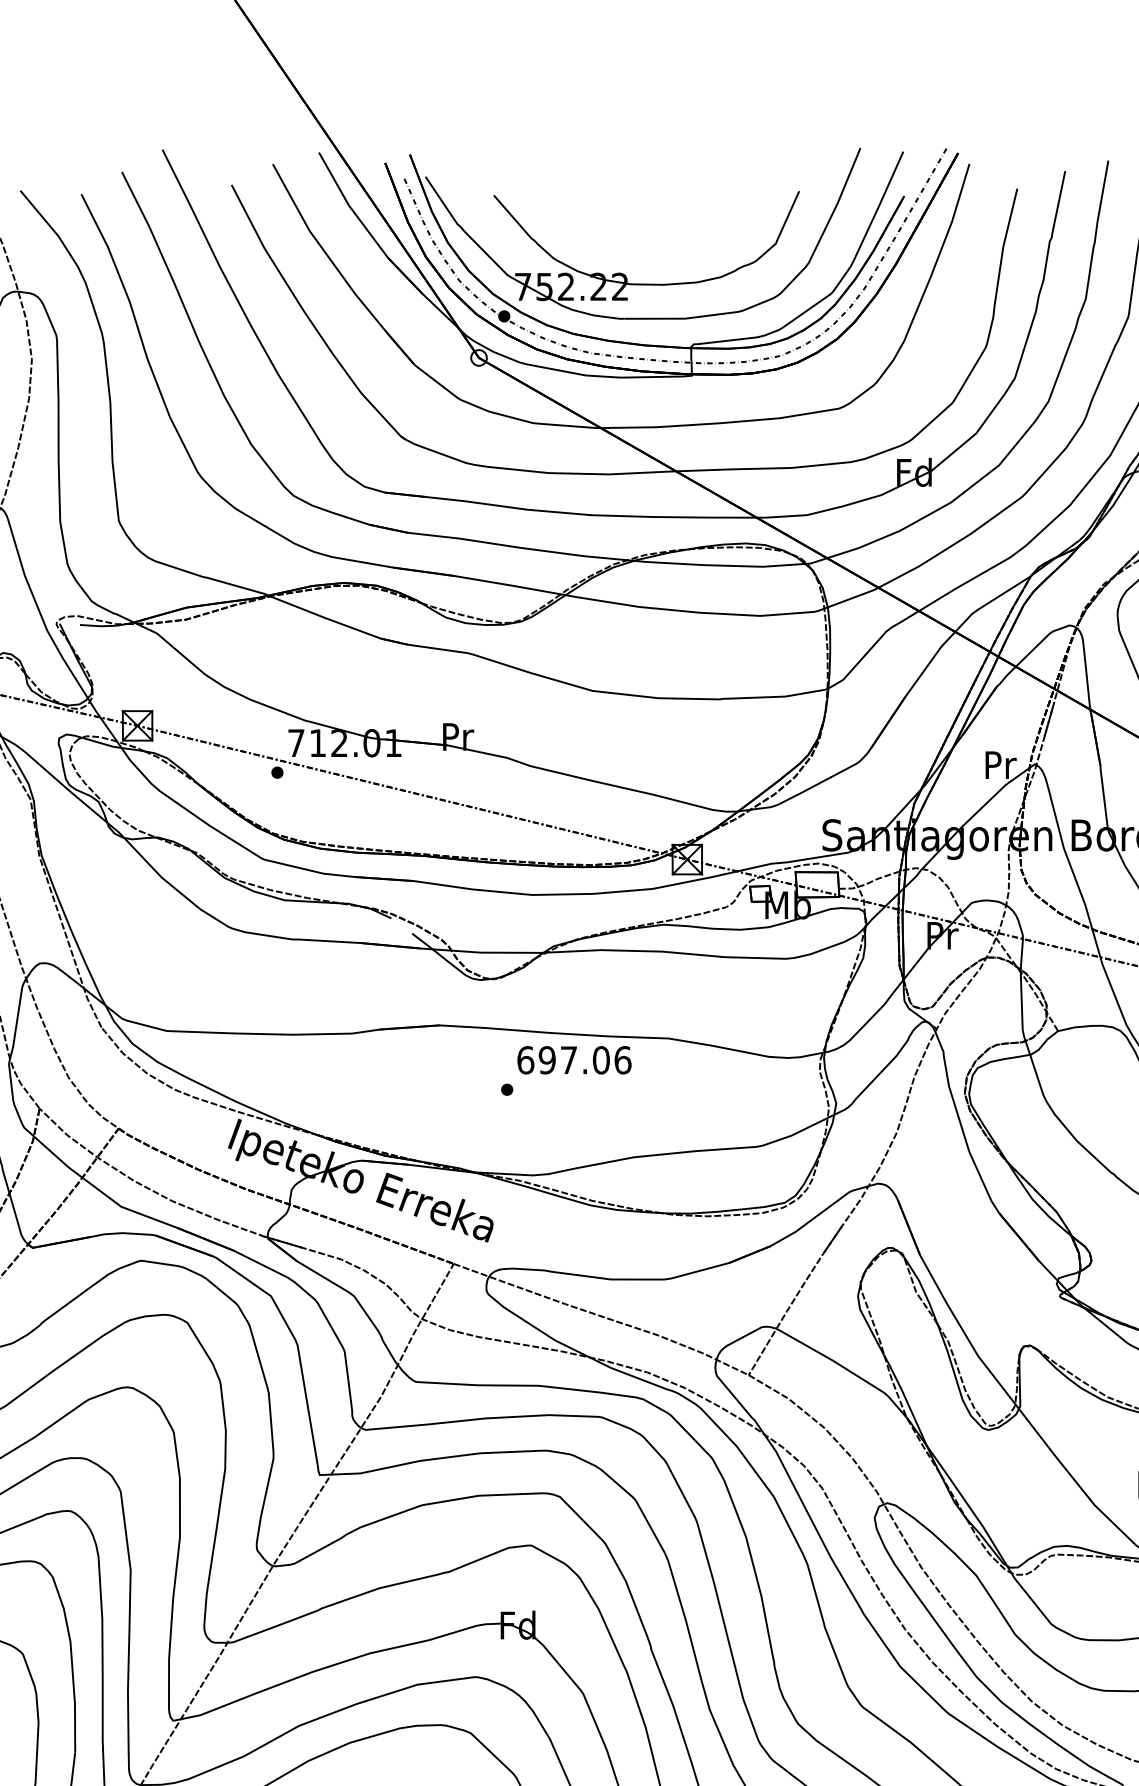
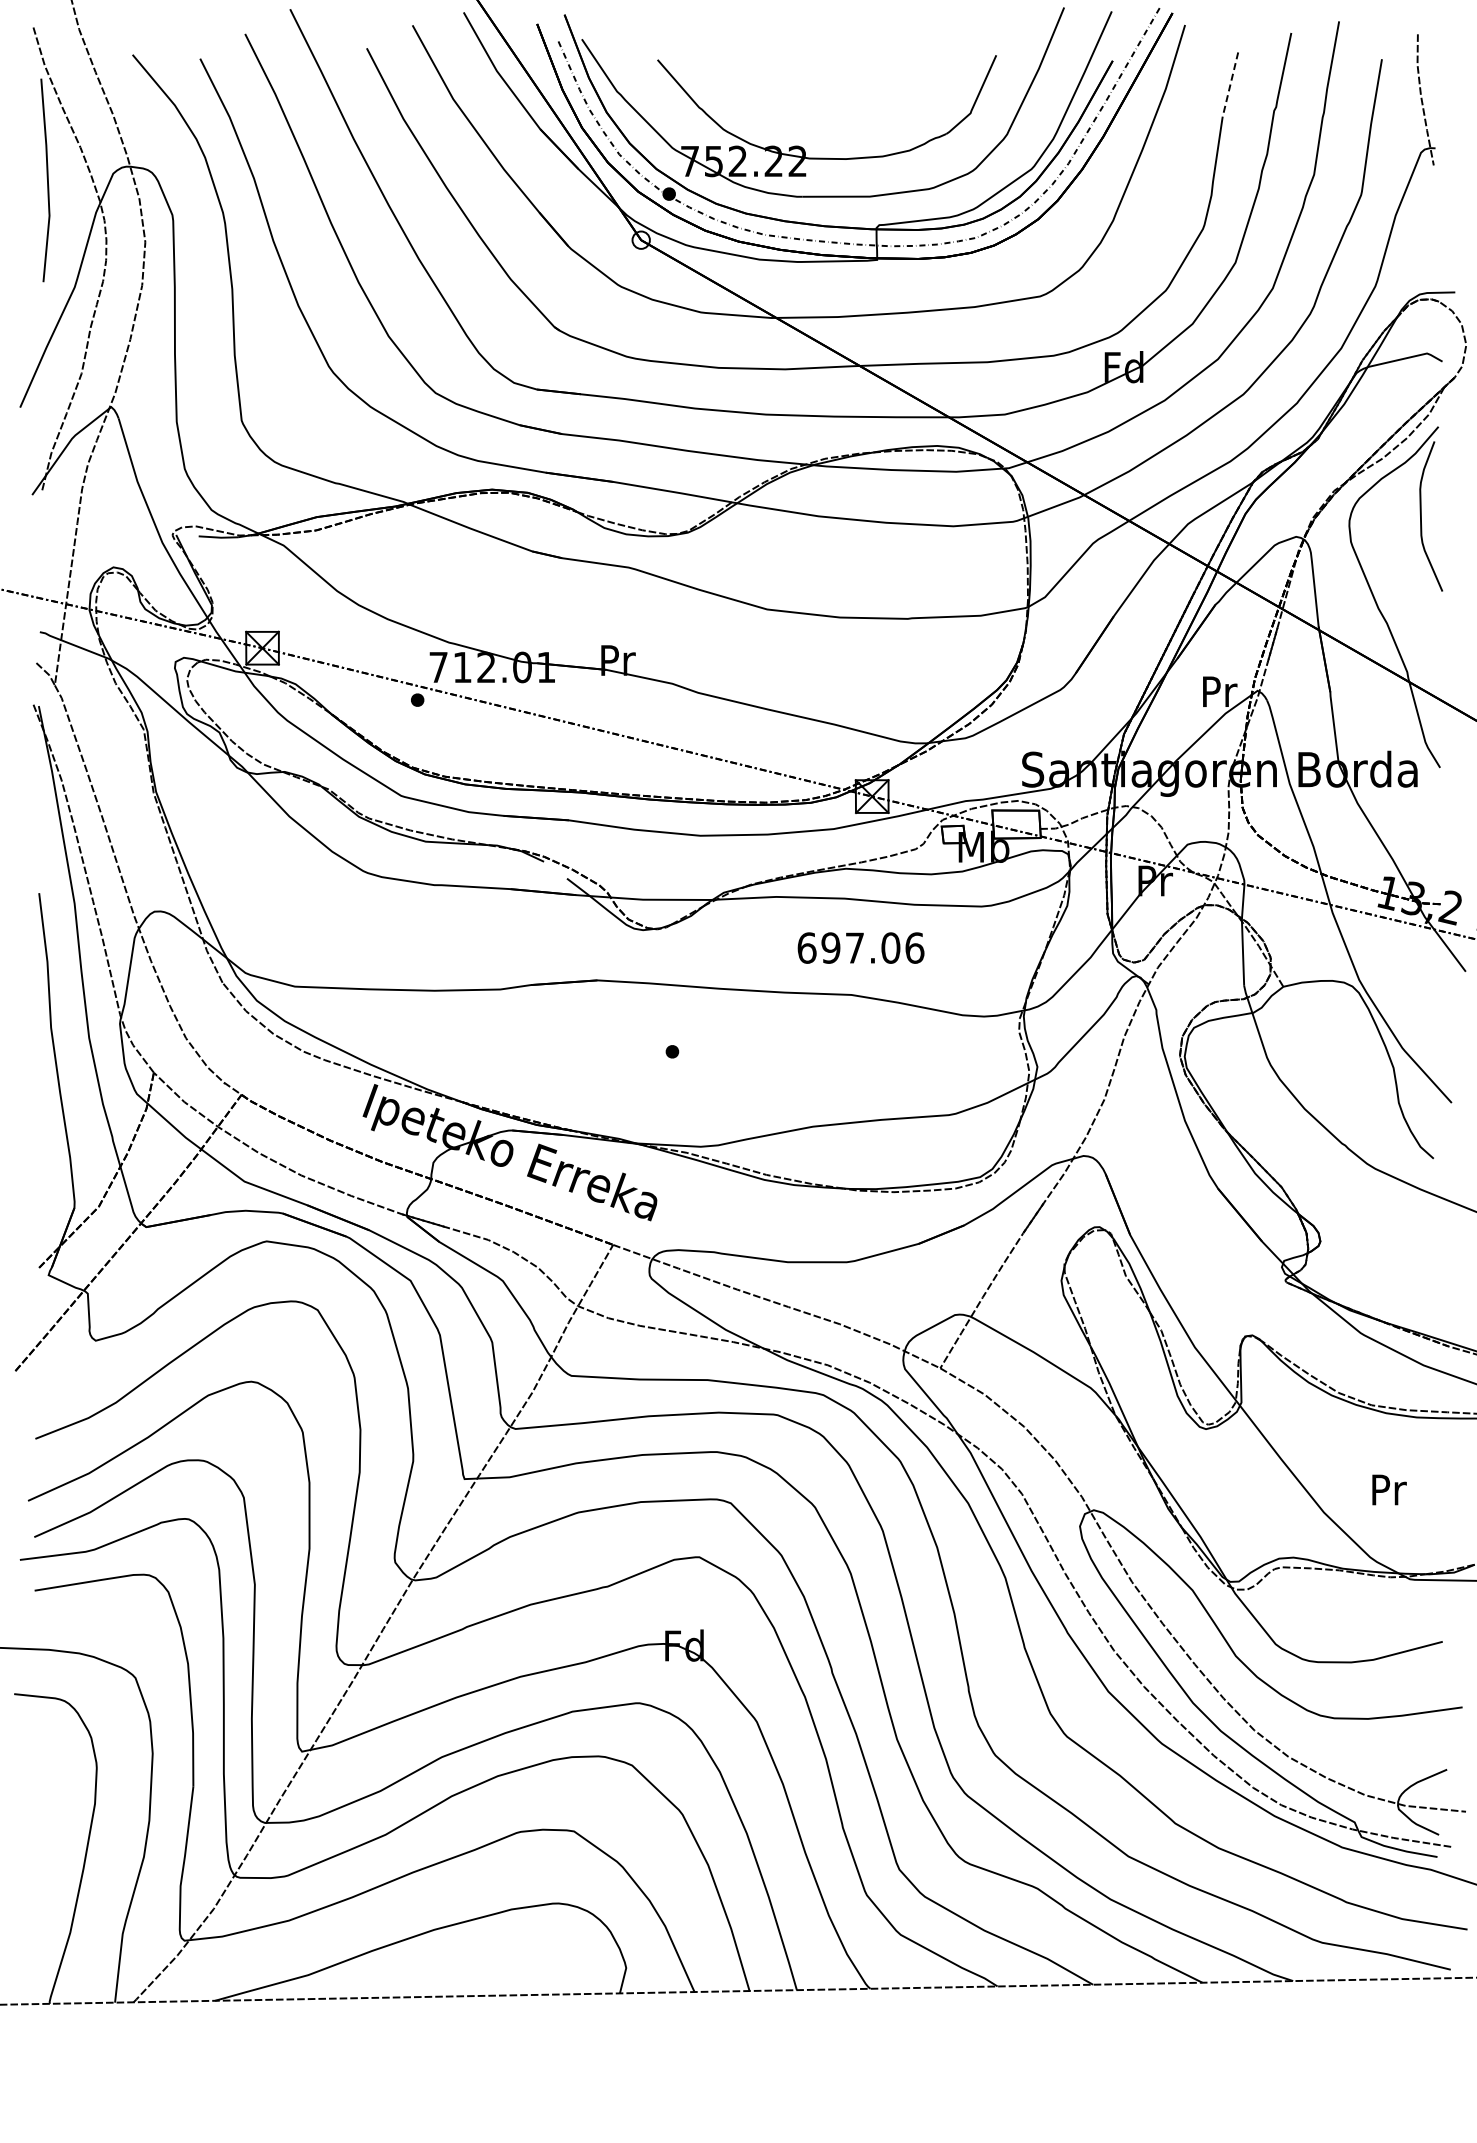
line: (1010, 218) -> (1230, 85), solid -> dashed
text: (573, 1059) -> (860, 947), moved

